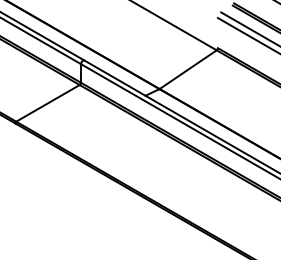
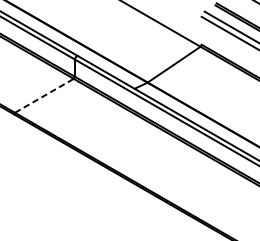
line: (47, 103) -> (43, 95), solid -> dashed

